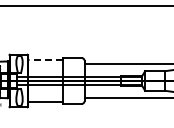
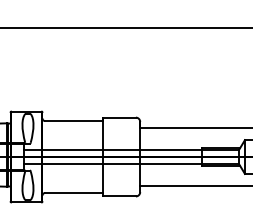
line: (46, 60) -> (74, 121), dashed -> solid

